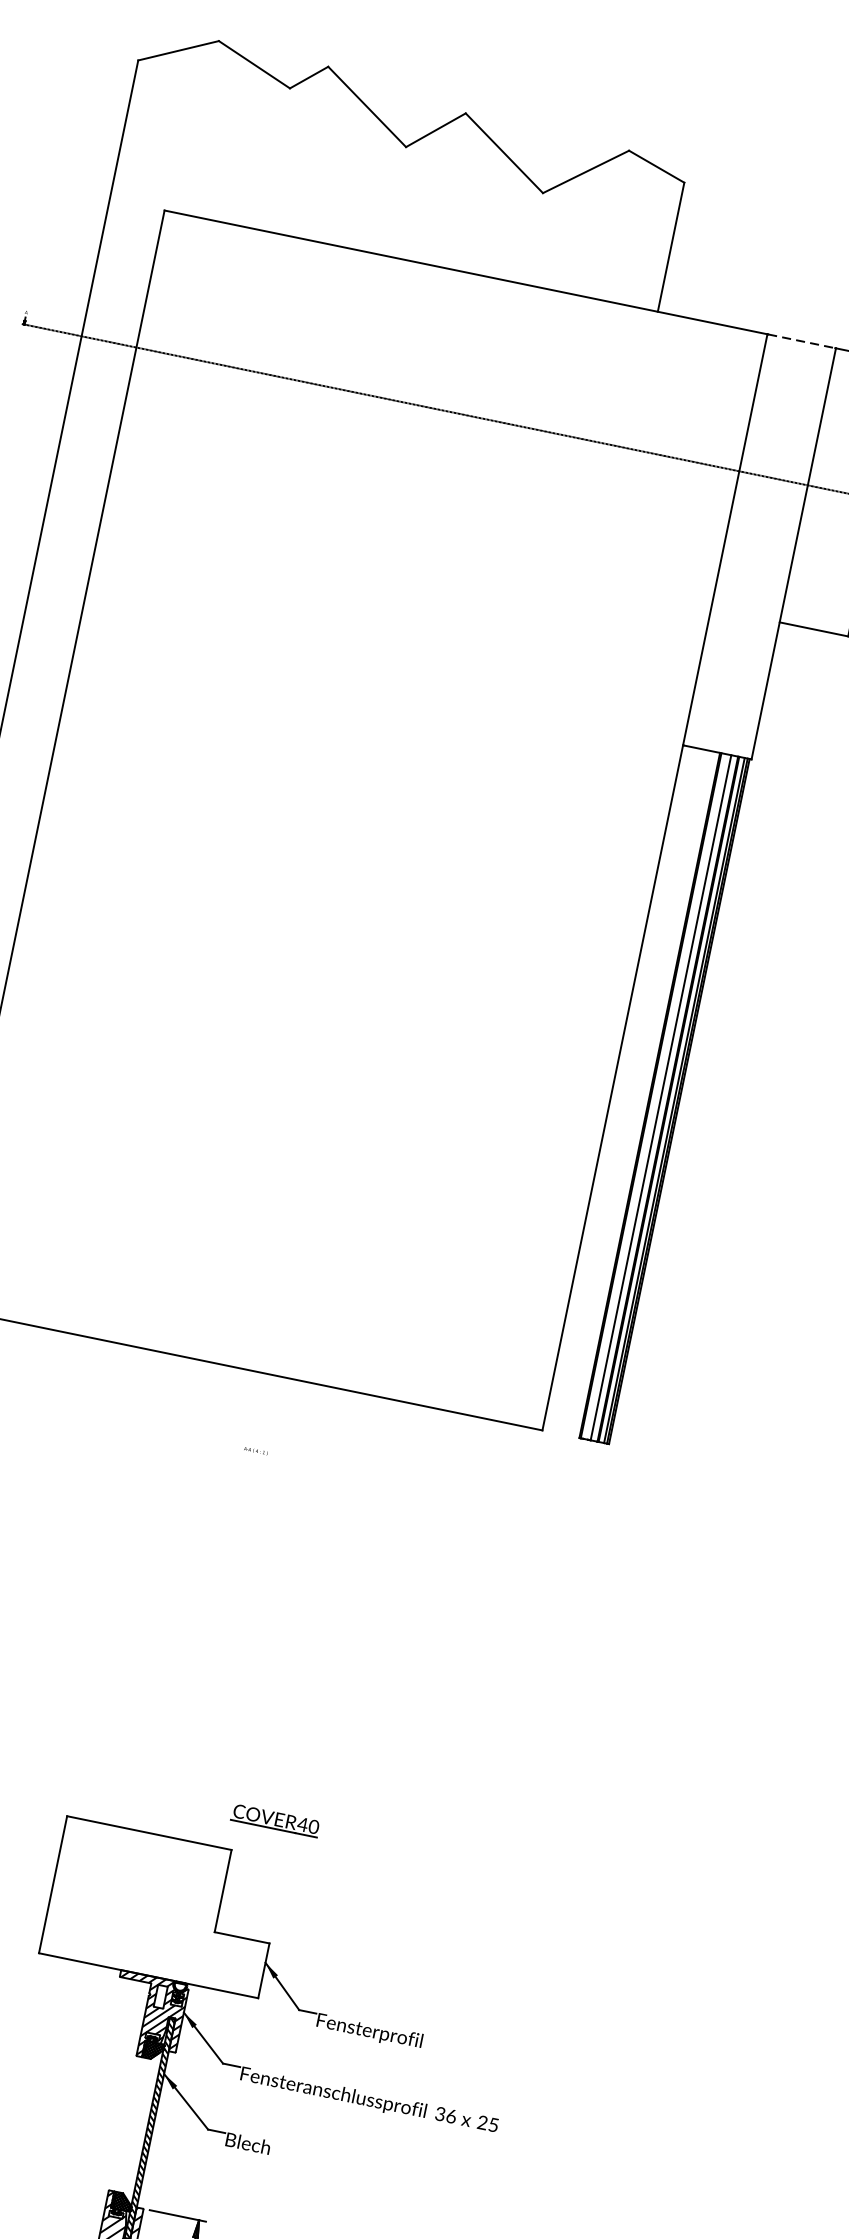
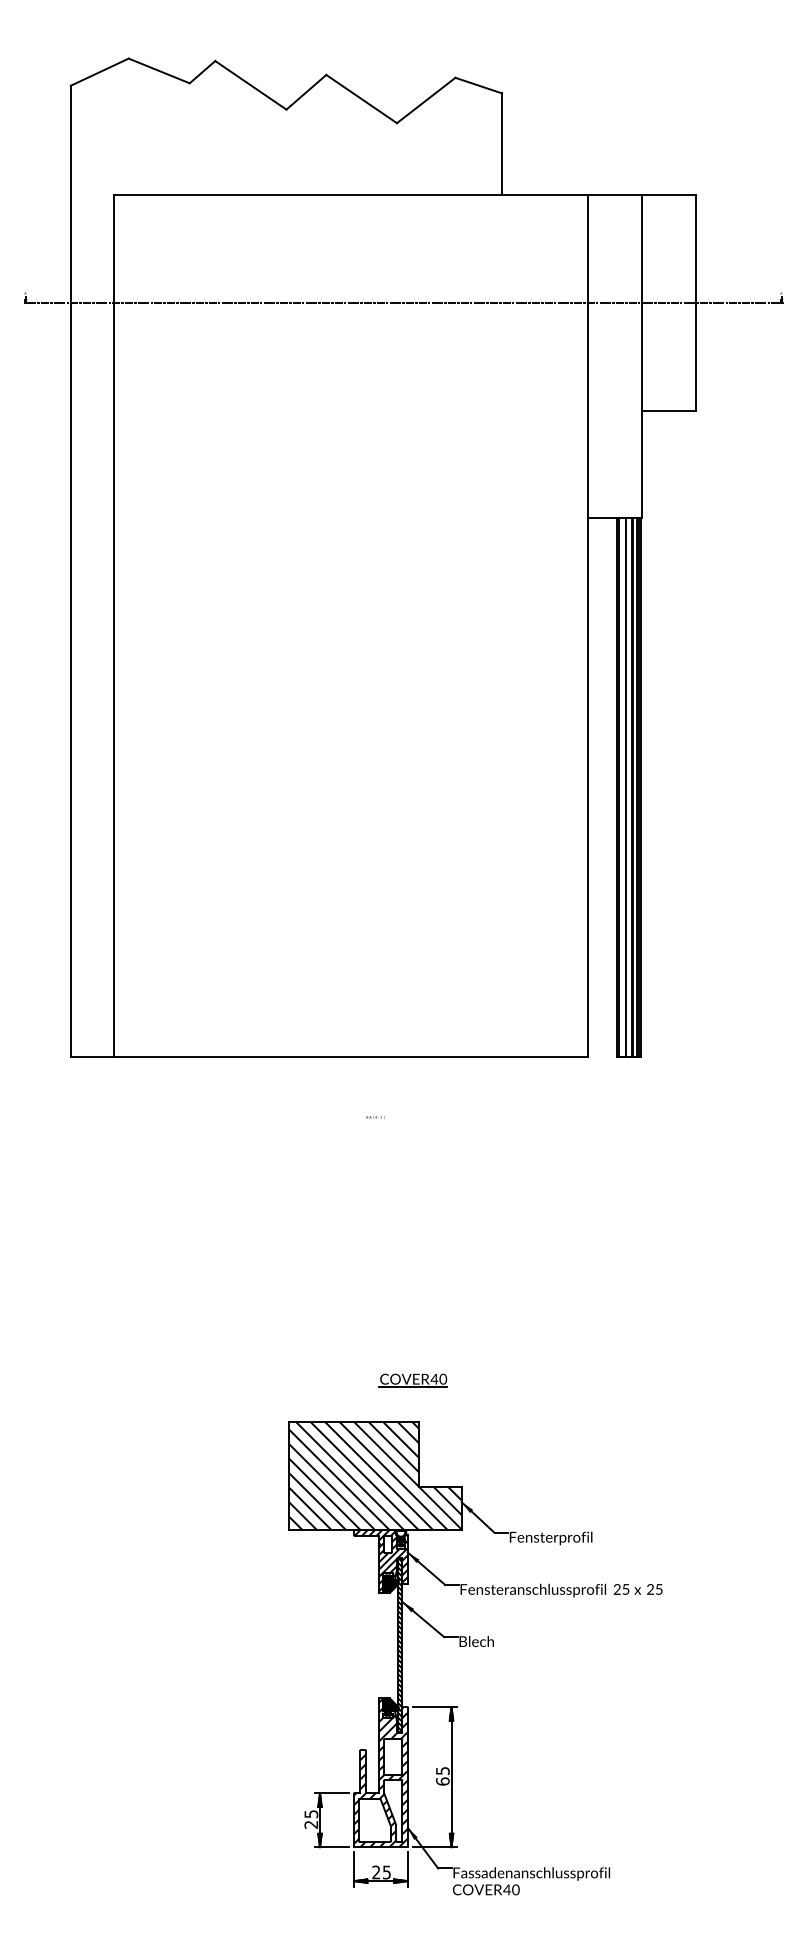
line: (802, 340) -> (615, 194), dashed -> solid
part: (274, 1820) -> (412, 1380), moved
hatch: (162, 1907) -> (375, 1476), added
text: (445, 2115) -> (621, 1589), 36 -> 25

